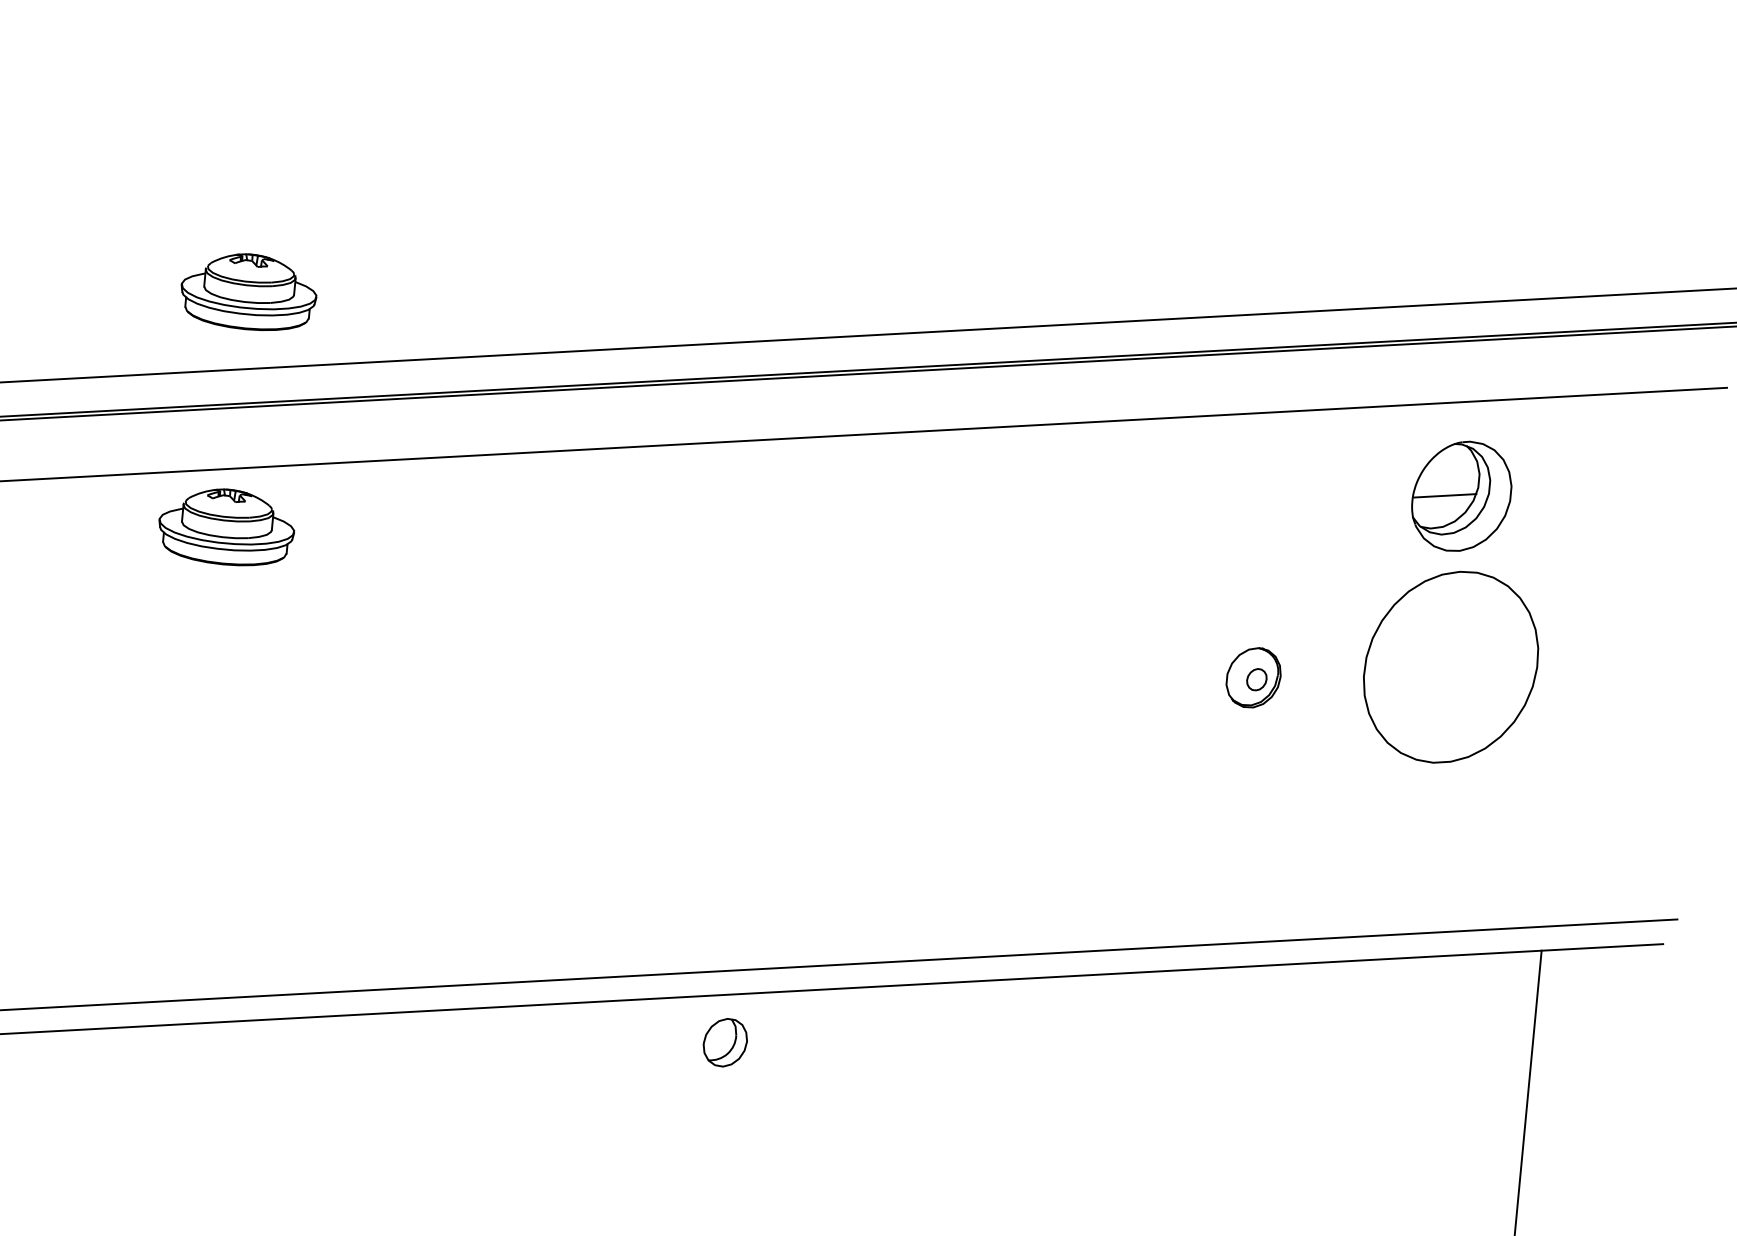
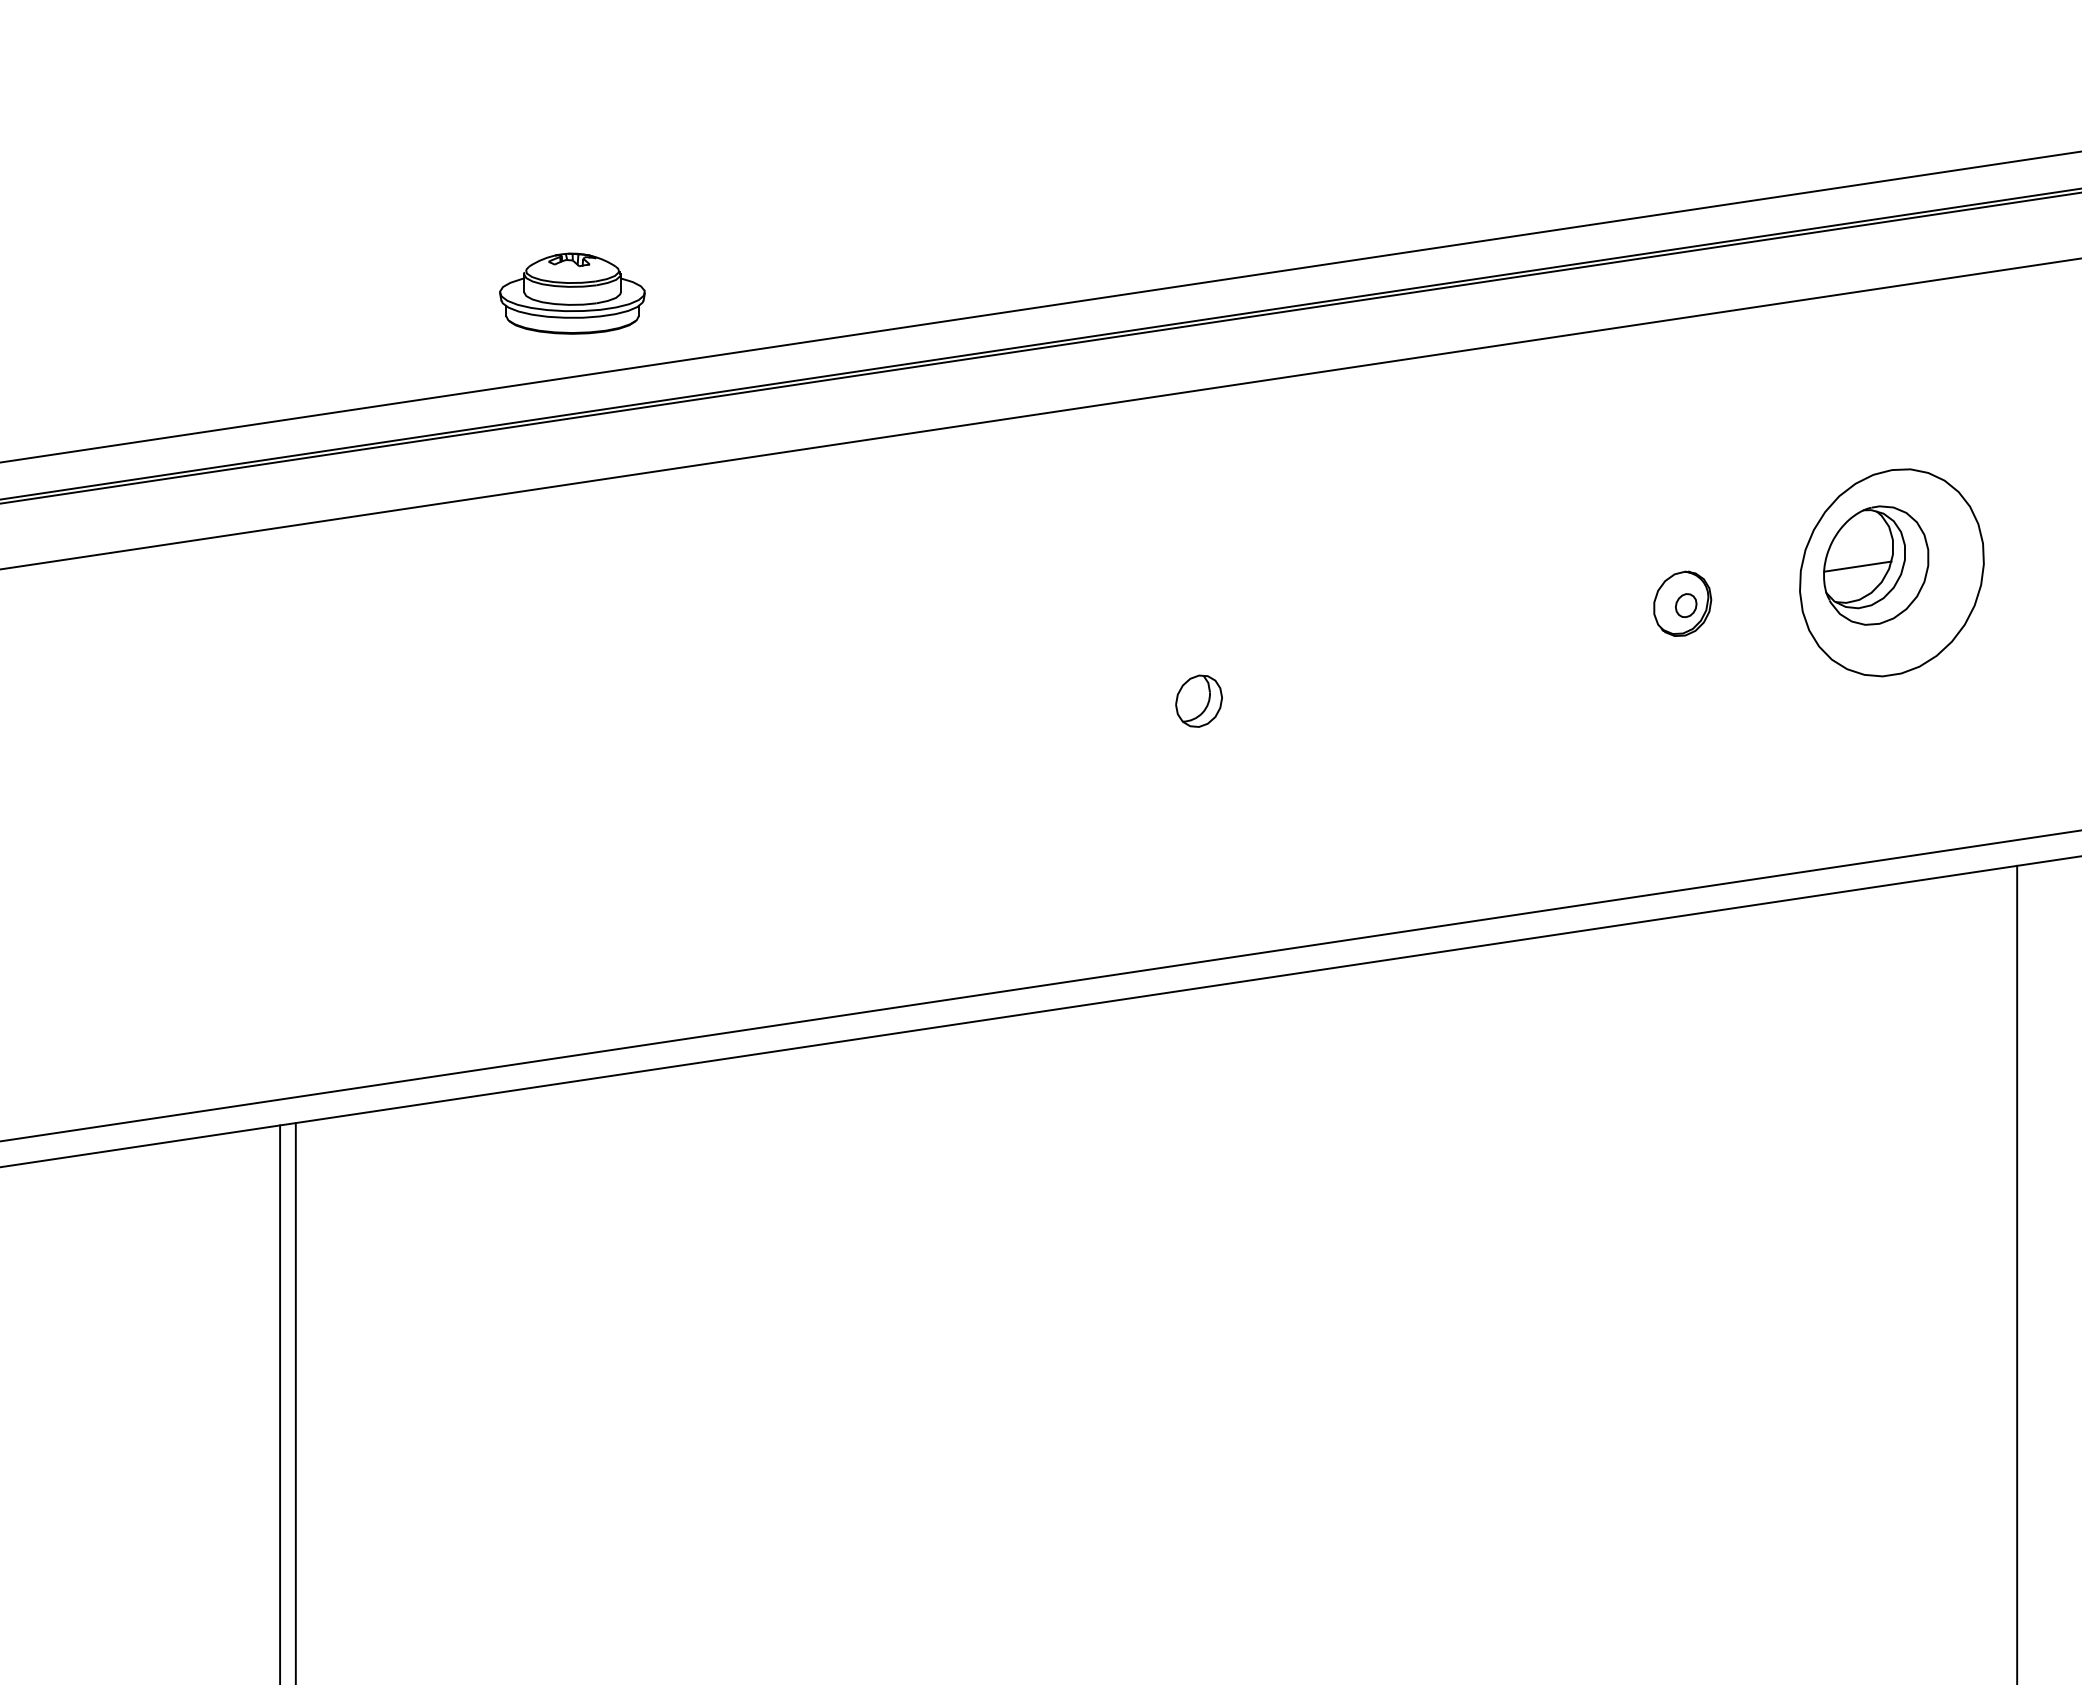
part: (1462, 496) -> (1876, 565), moved
part: (226, 526) -> (572, 546), removed
part: (724, 1041) -> (1198, 700), moved

